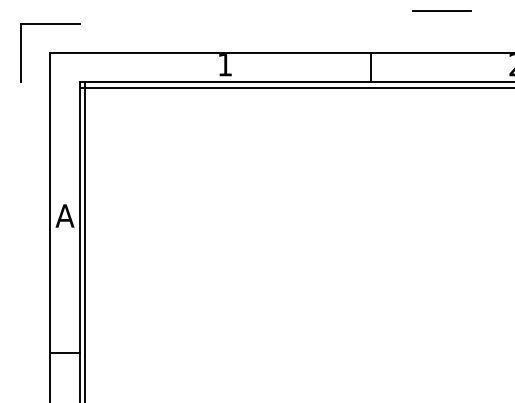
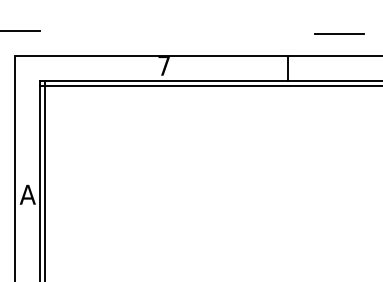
line: (441, 10) -> (339, 33), moved
text: (224, 65) -> (163, 66), 1 -> 7

